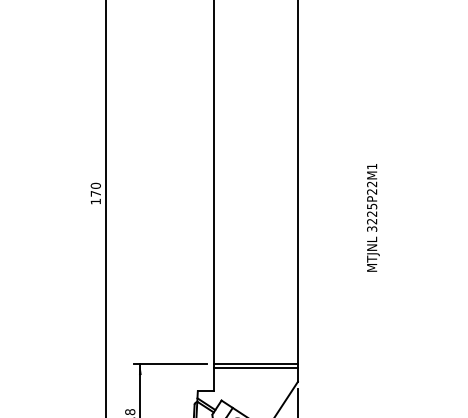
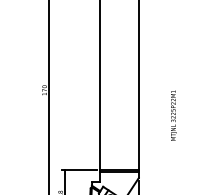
text: (372, 217) -> (173, 115), moved

